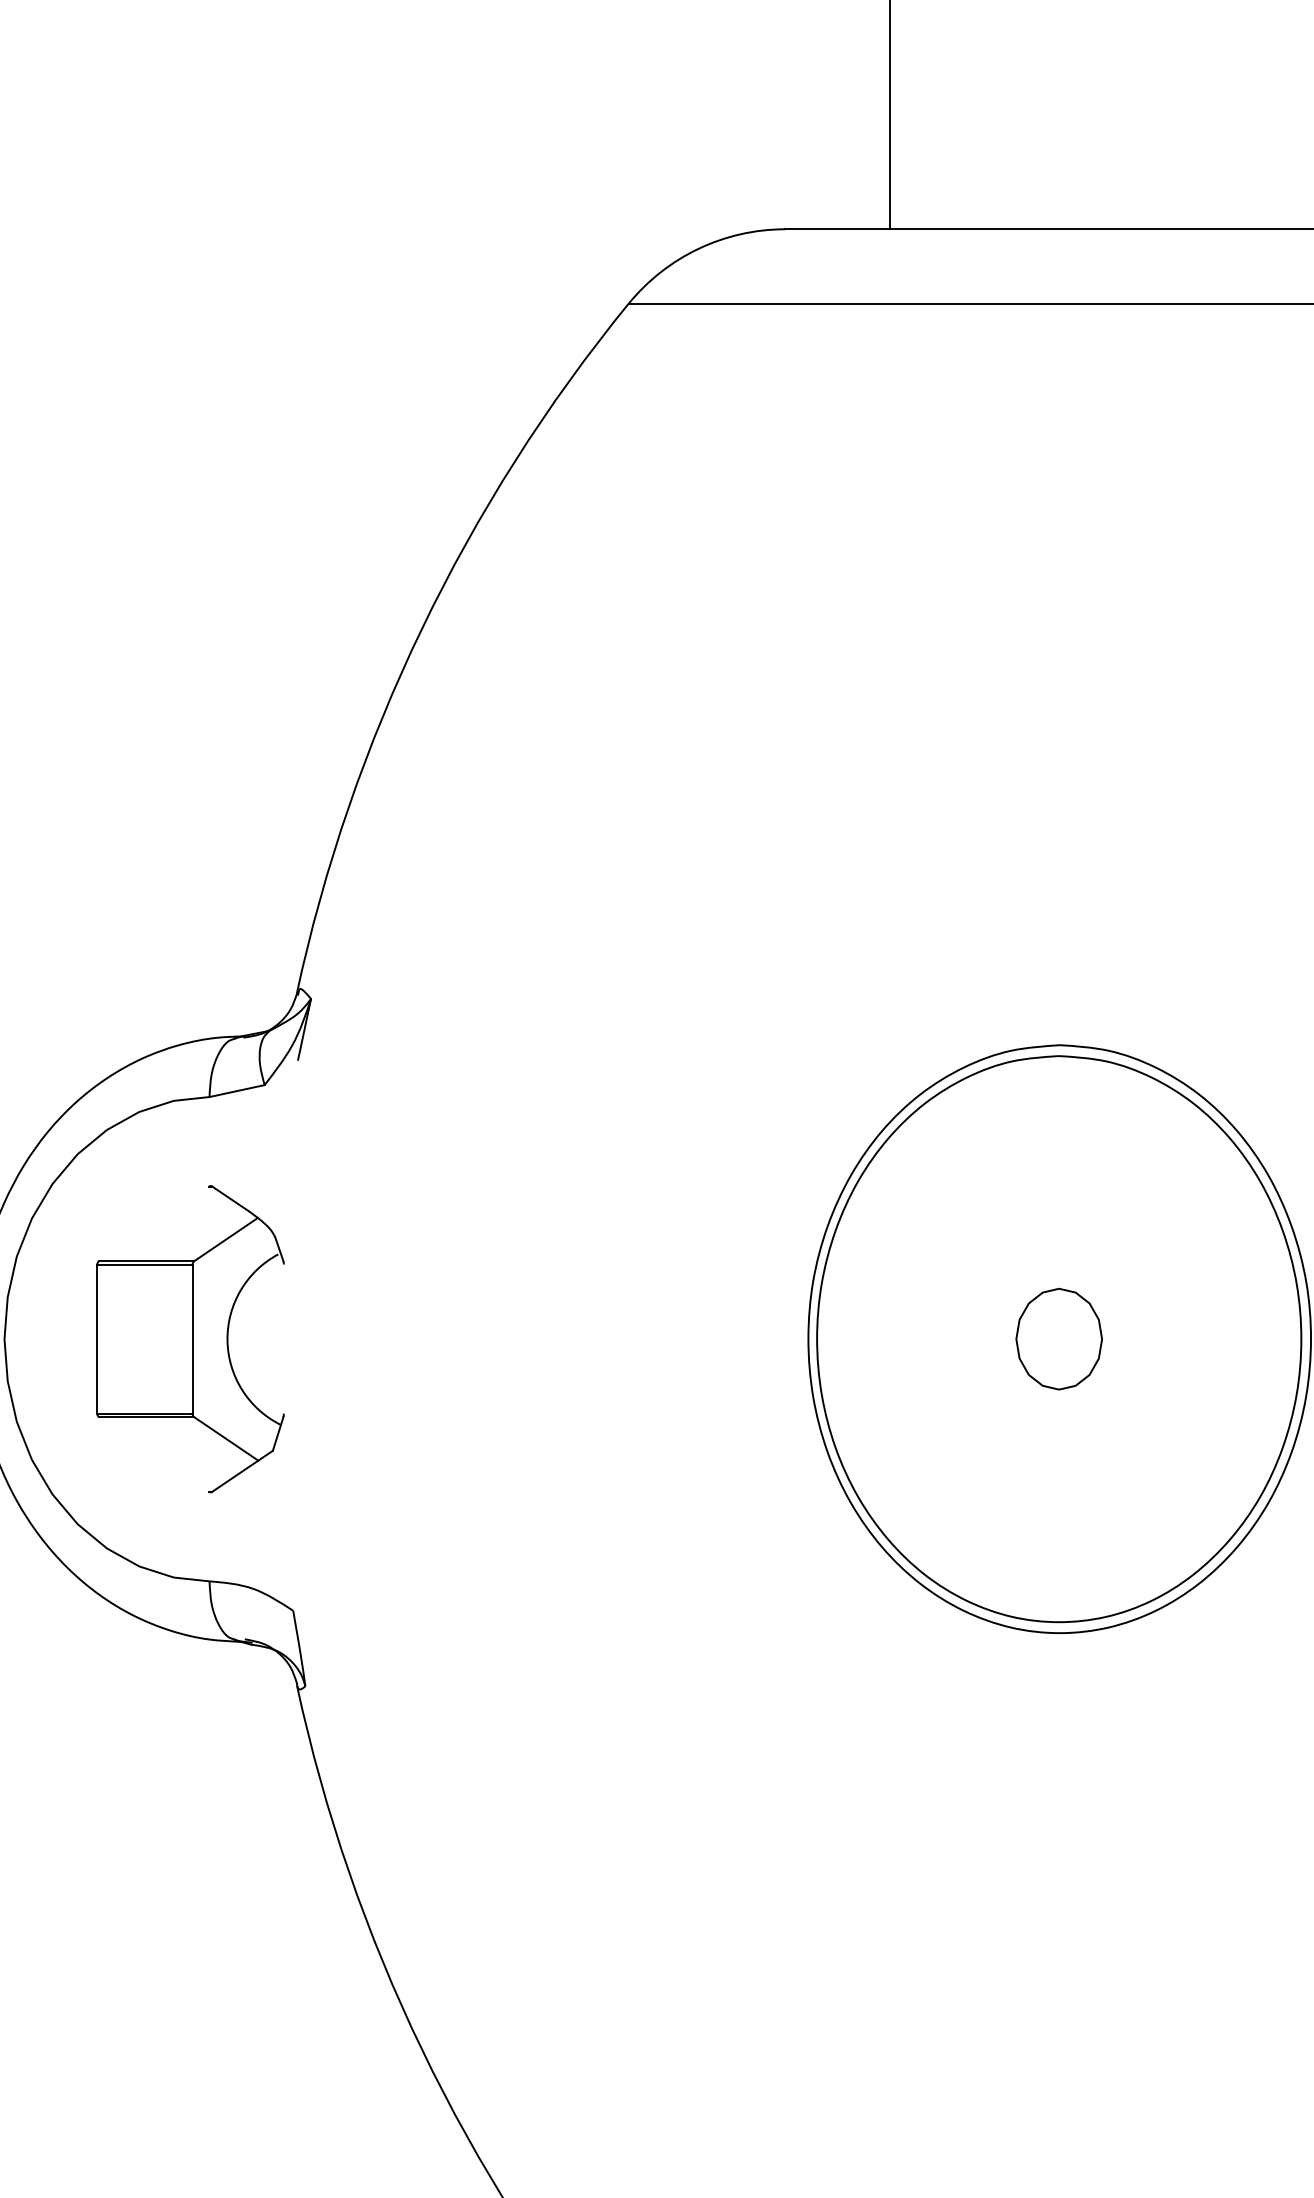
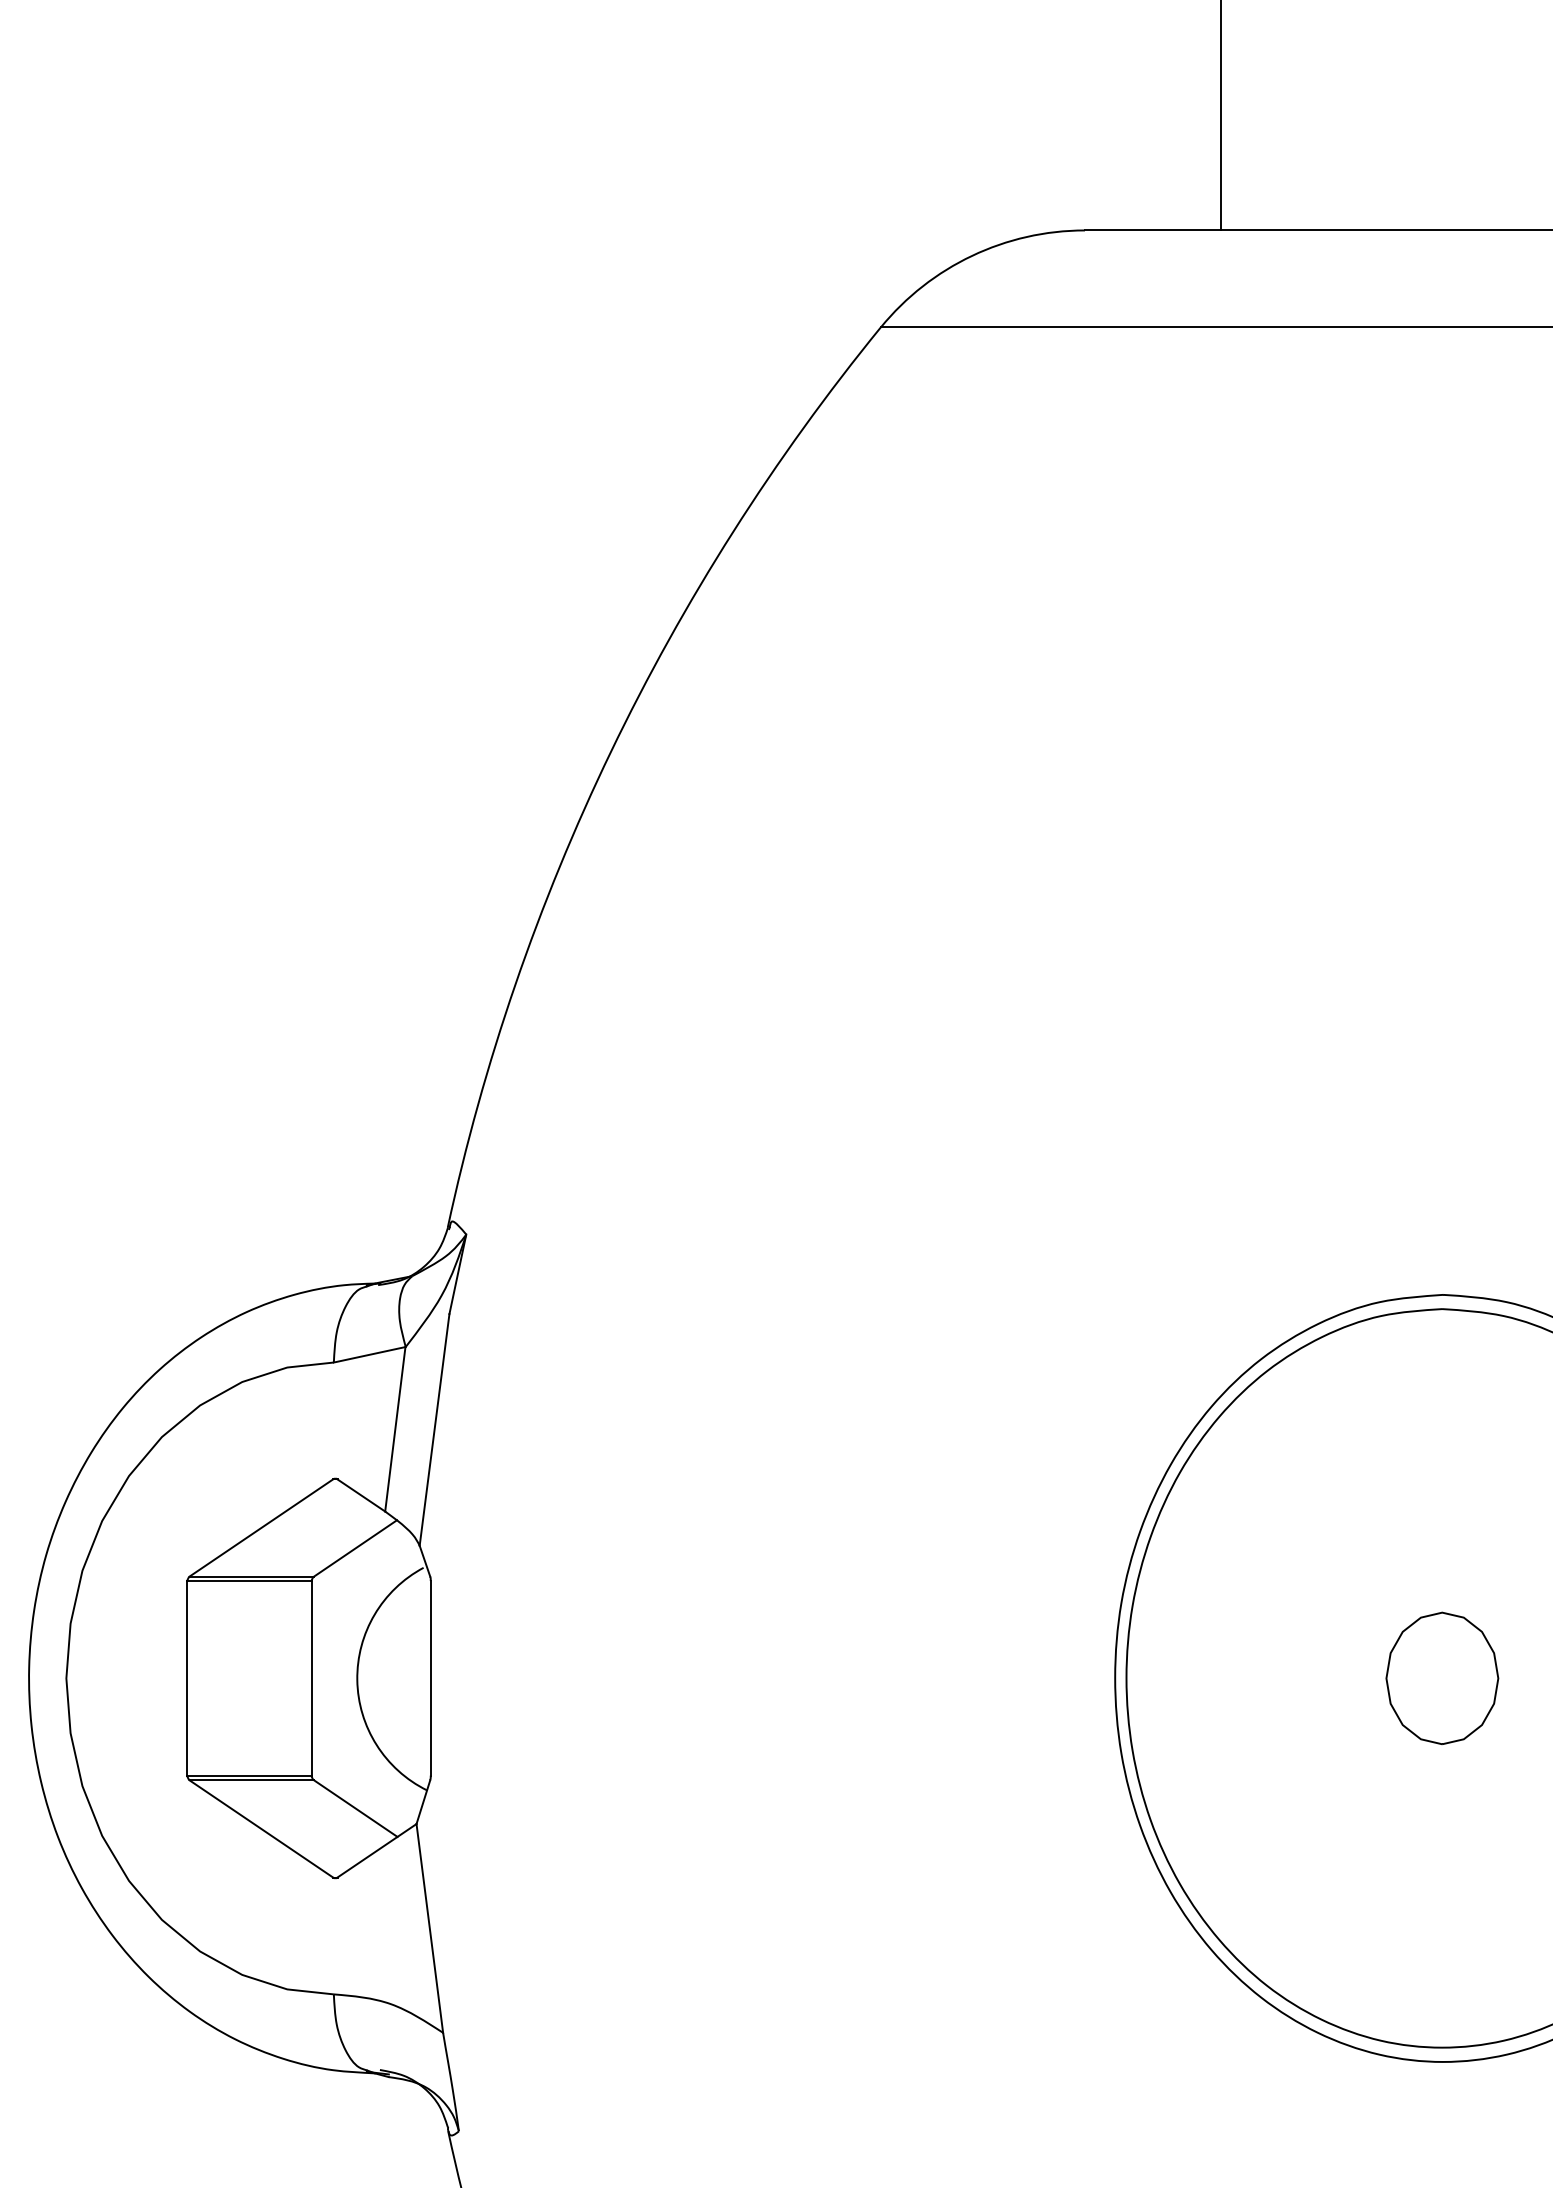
line: (256, 1148) -> (395, 1429), added
line: (286, 1148) -> (434, 1429), added
line: (153, 1223) -> (260, 1527), added
line: (283, 1338) -> (430, 1677), added
line: (153, 1454) -> (260, 1828), added
line: (282, 1530) -> (429, 1928), added

